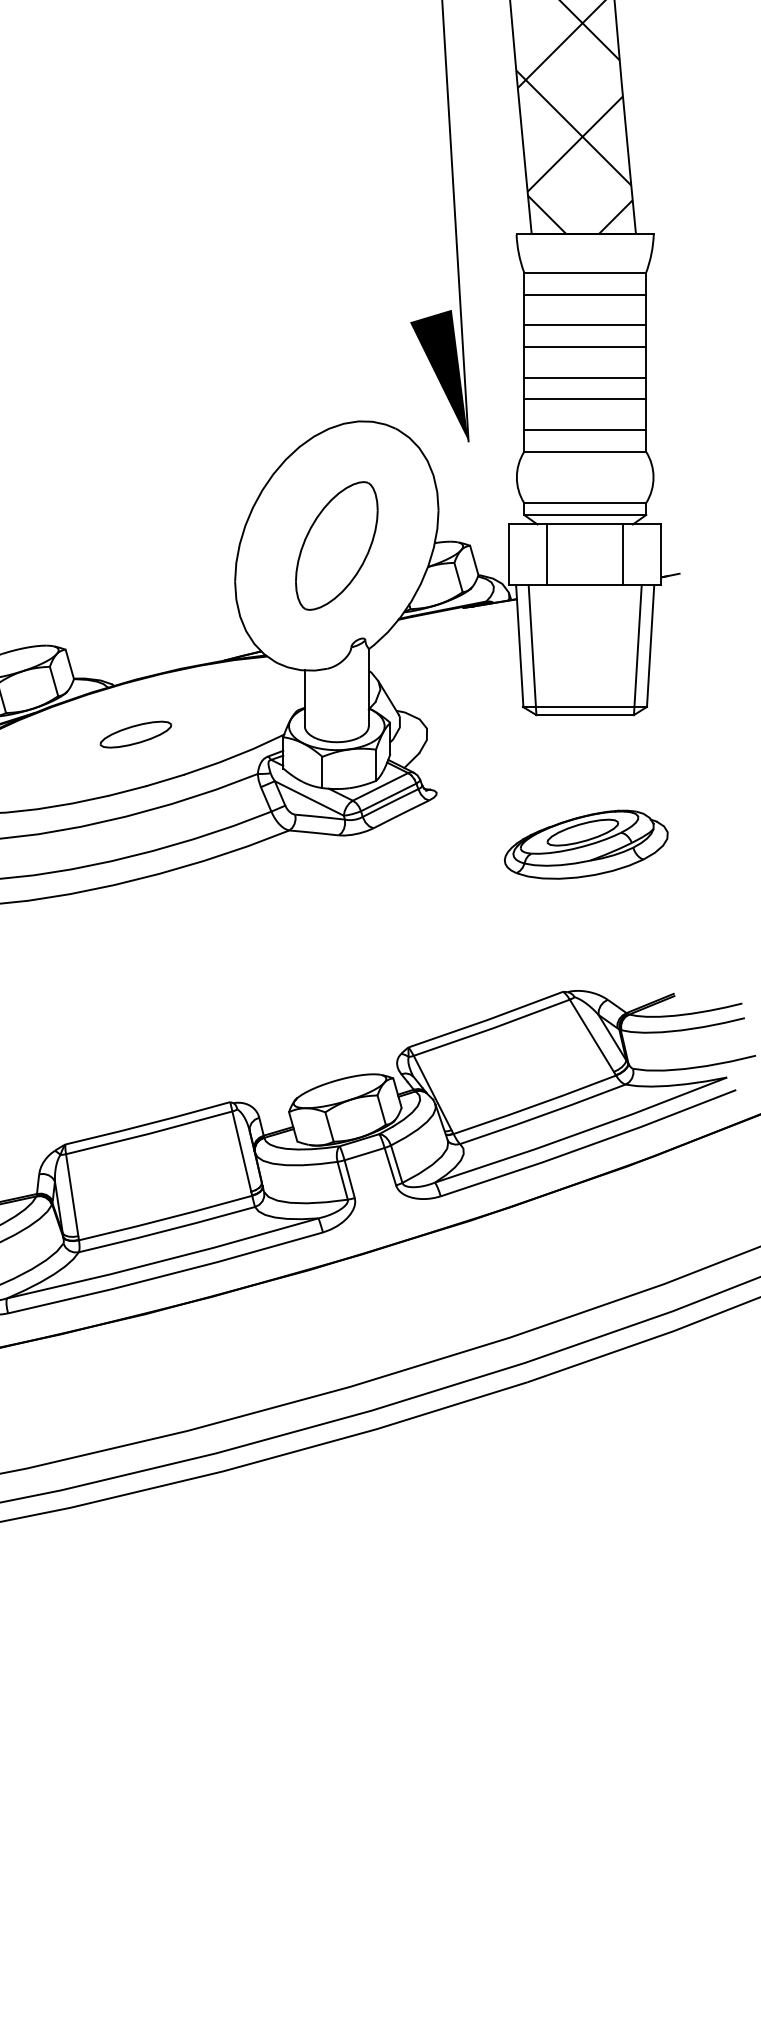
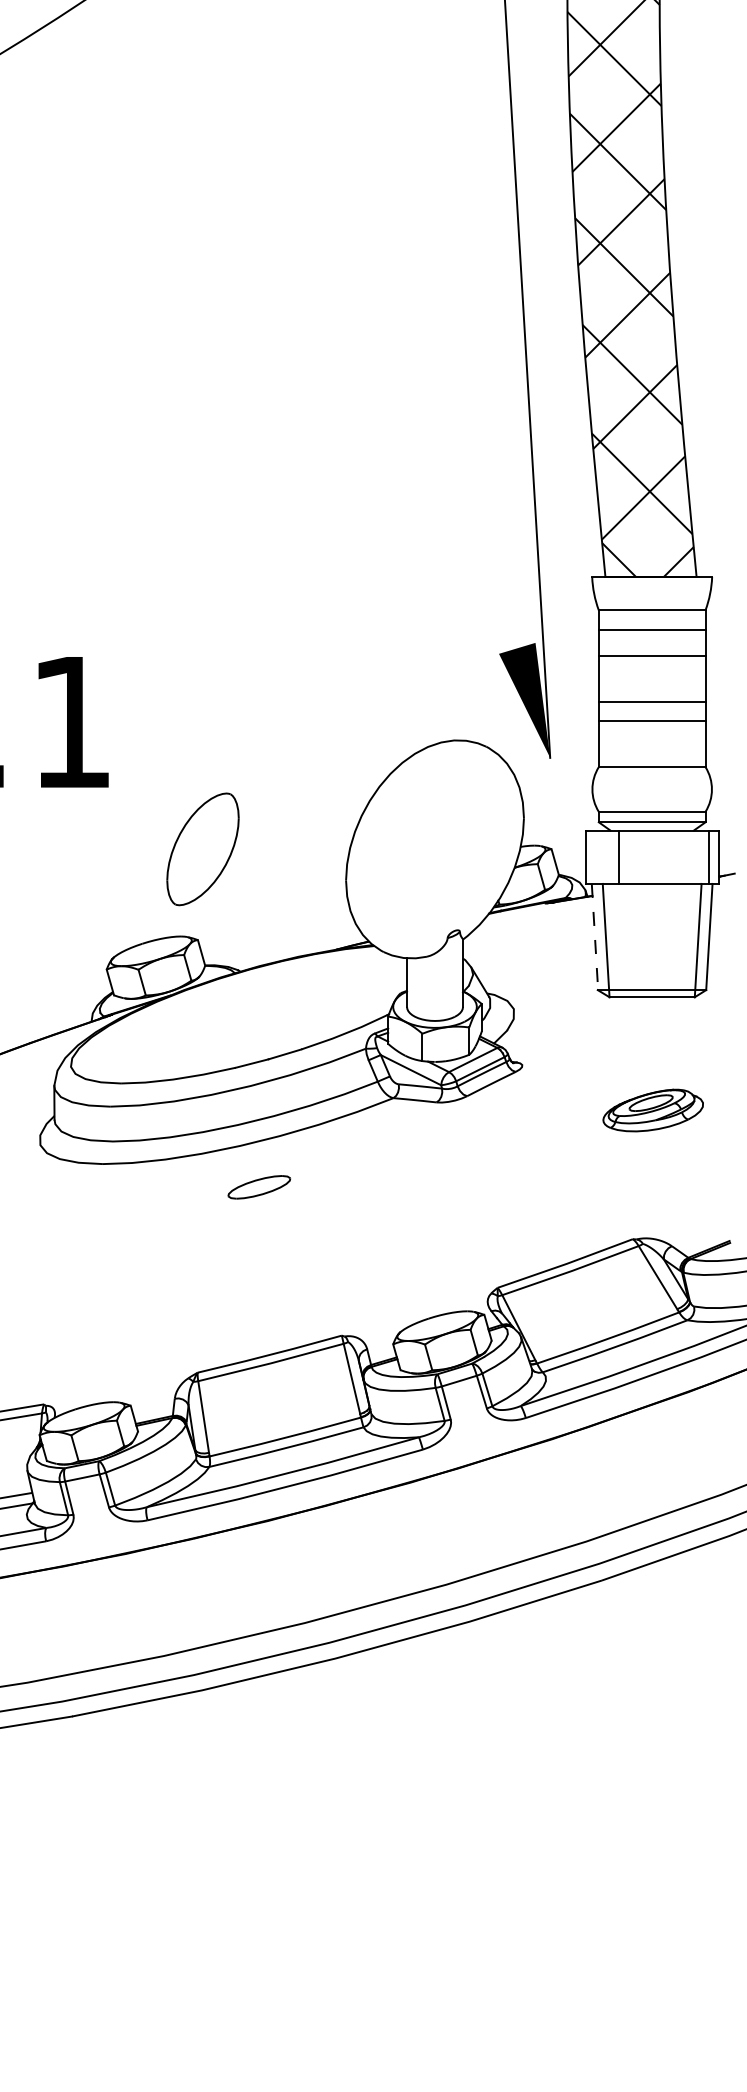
line: (584, 347) -> (651, 675), removed
line: (584, 429) -> (651, 747), removed
part: (336, 546) -> (202, 849), moved
line: (623, 554) -> (709, 856), moved
line: (520, 646) -> (595, 937), solid -> dashed
part: (134, 734) -> (258, 1187), moved
part: (586, 844) -> (653, 1110), size x0.7

